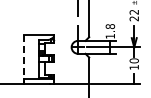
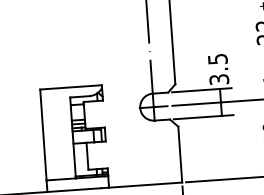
text: (110, 31) -> (218, 69), 1.8 -> 3.5
line: (24, 56) -> (43, 133), dashed -> solid

